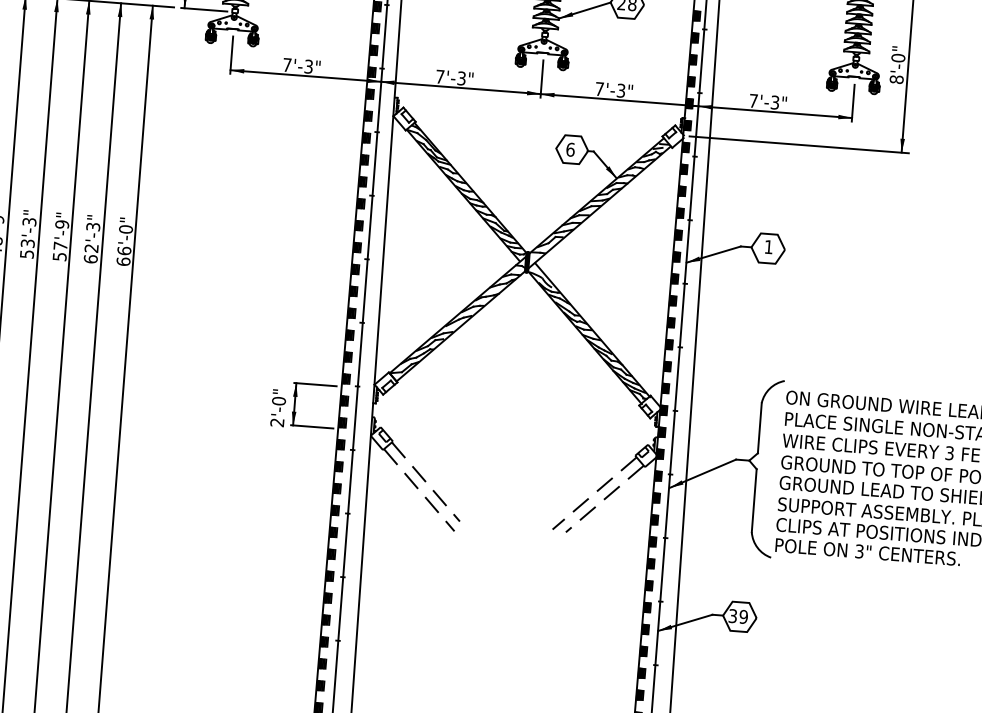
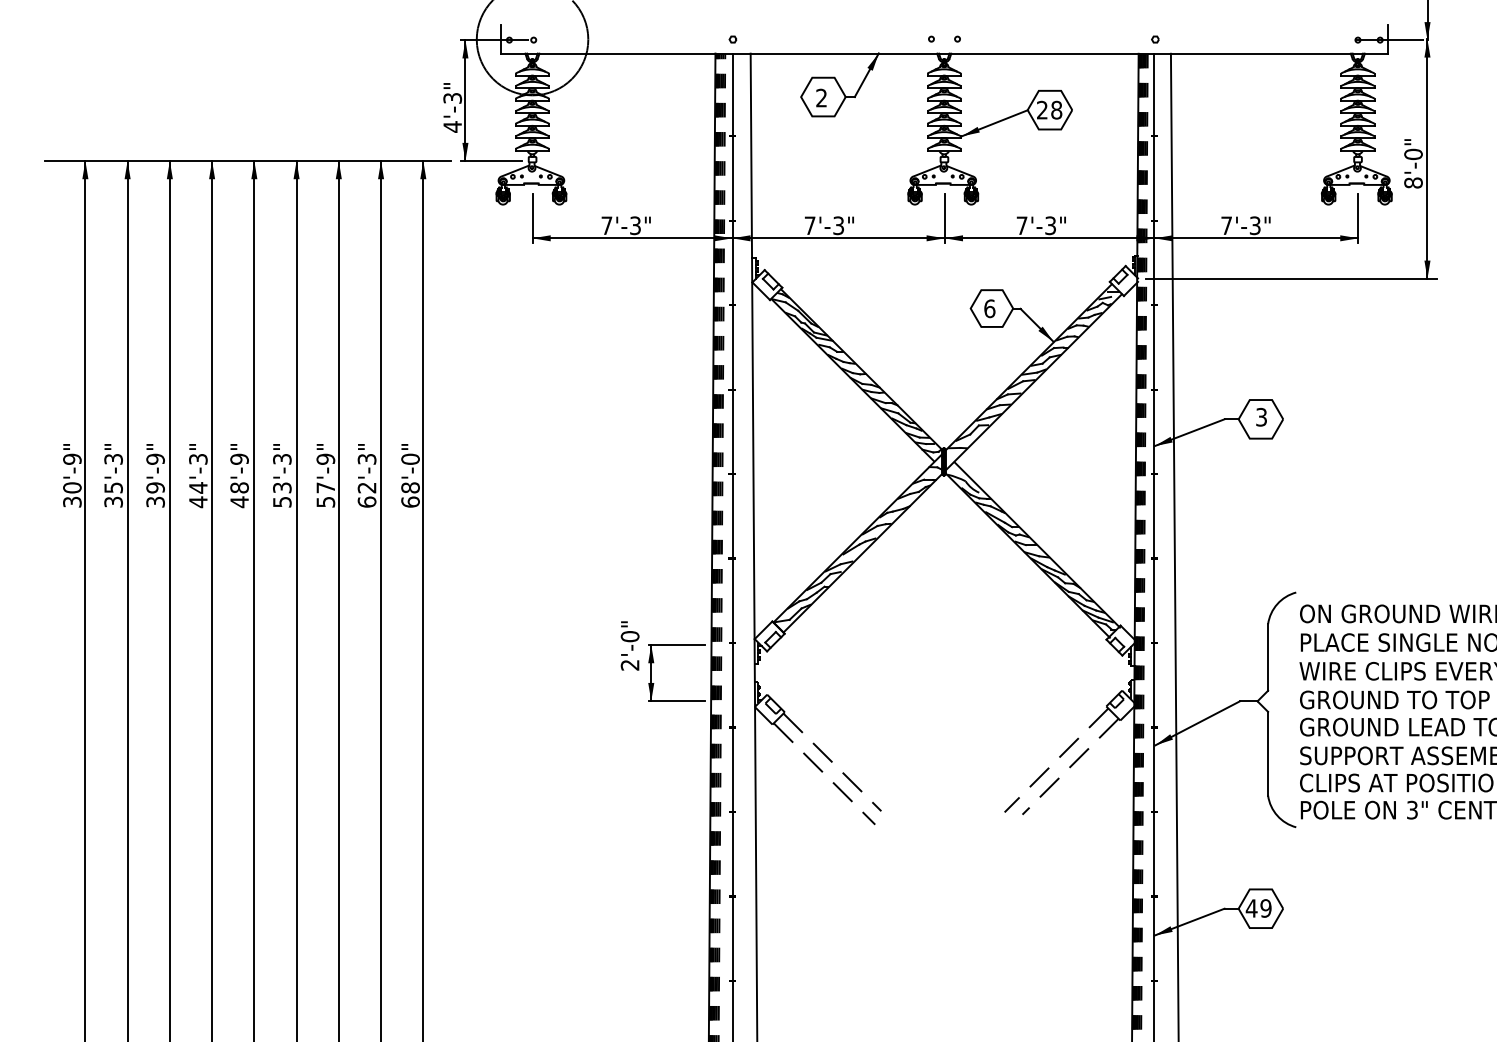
text: (768, 246) -> (1261, 416), 1 -> 3
text: (124, 250) -> (410, 487), 66'-0" -> 68'-0"
text: (278, 407) -> (629, 645), moved
text: (732, 616) -> (1251, 908), 39 -> 49

